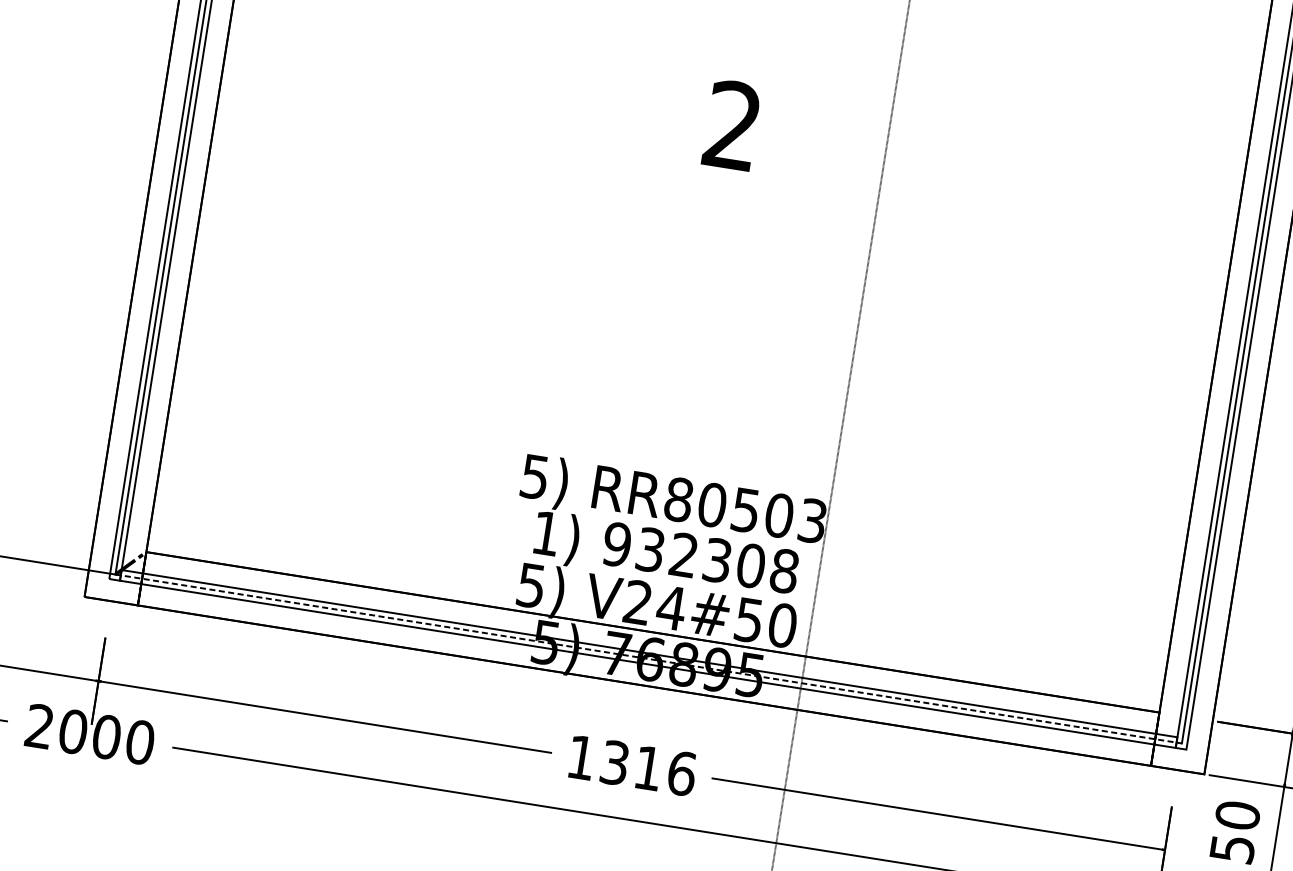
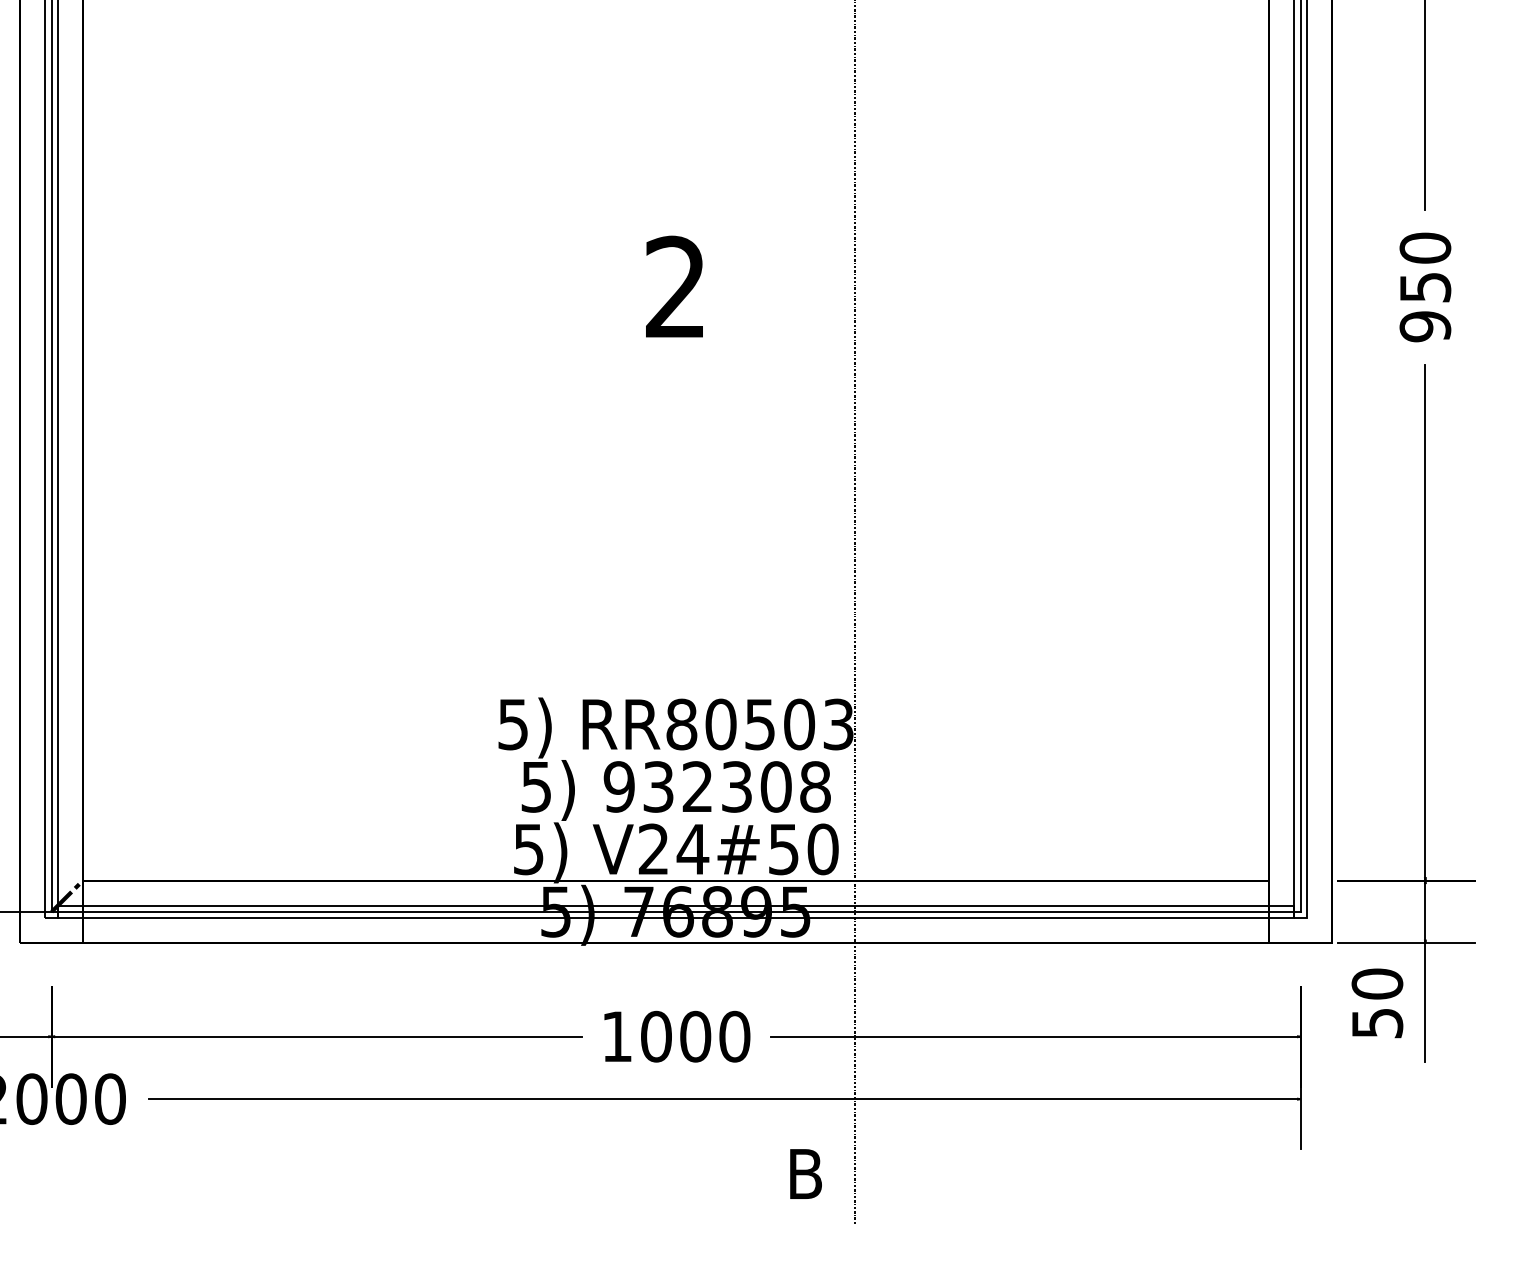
text: (545, 533) -> (535, 787), 1) -> 5)
line: (649, 658) -> (676, 911), dashed -> solid
text: (648, 768) -> (695, 1036), 1316 -> 1000

